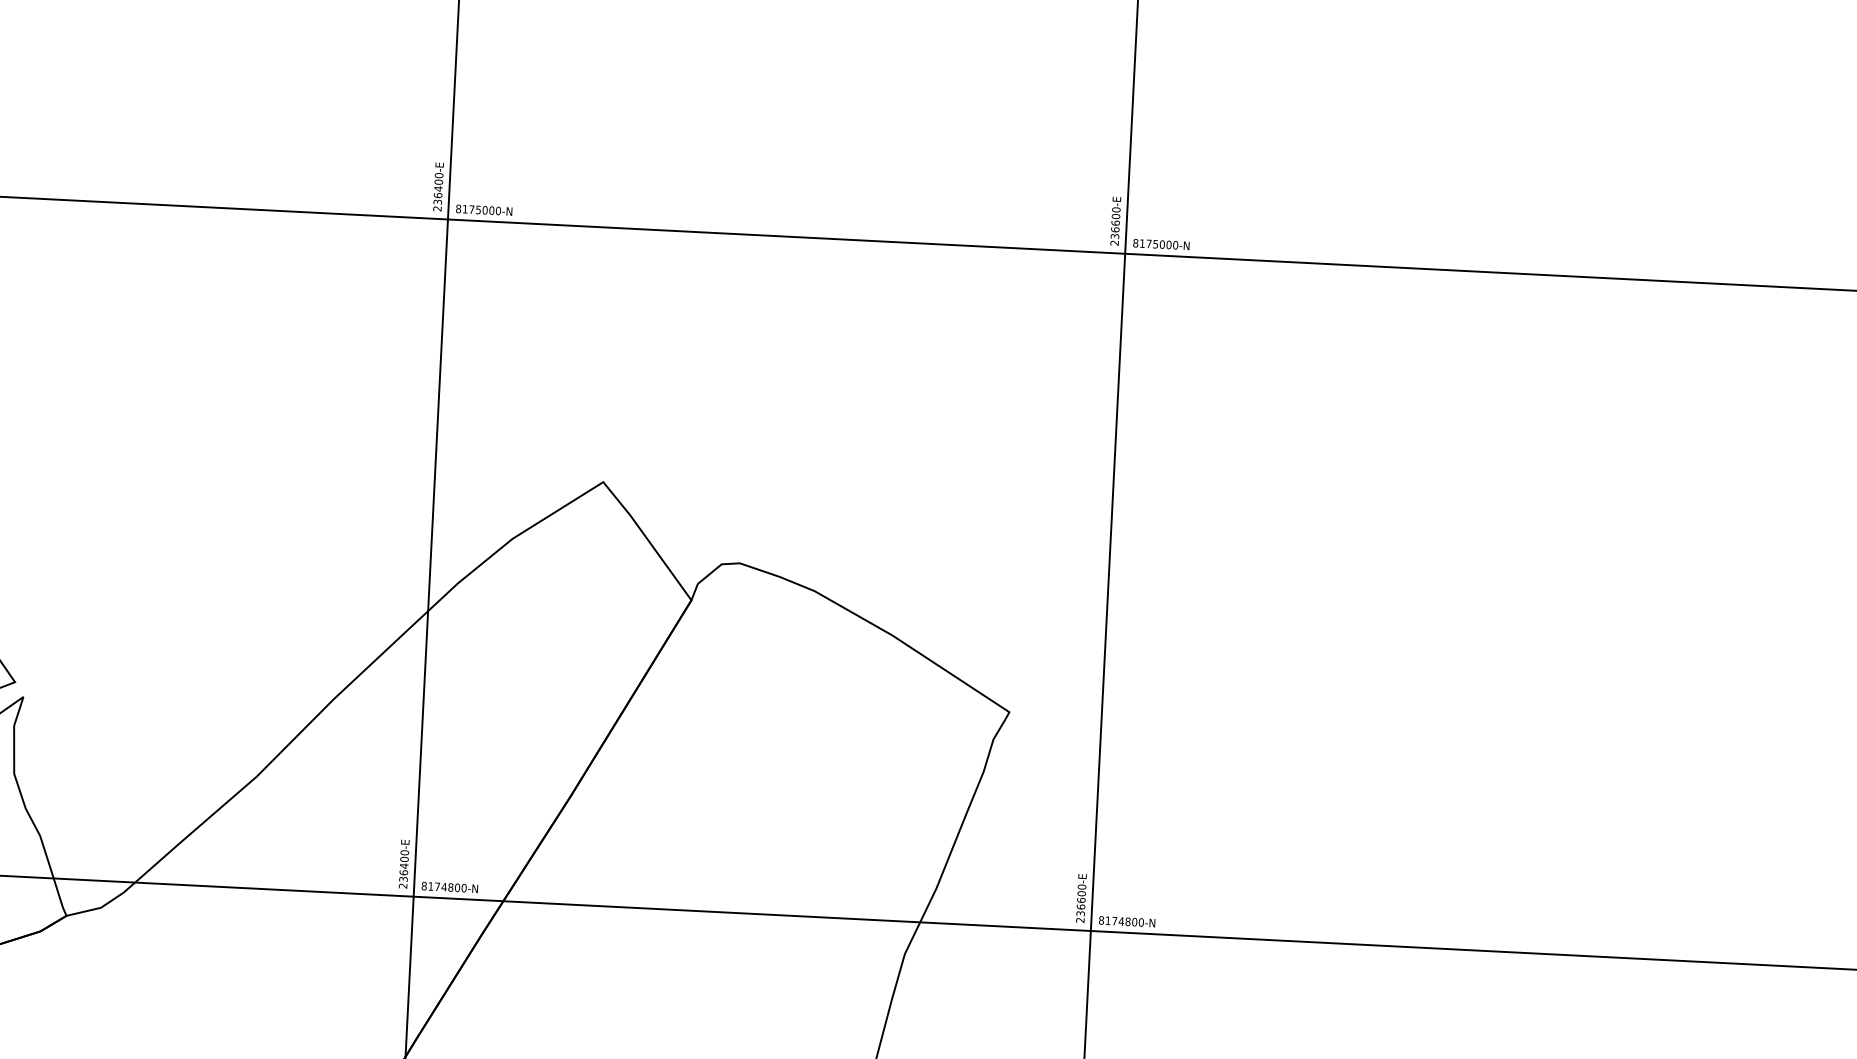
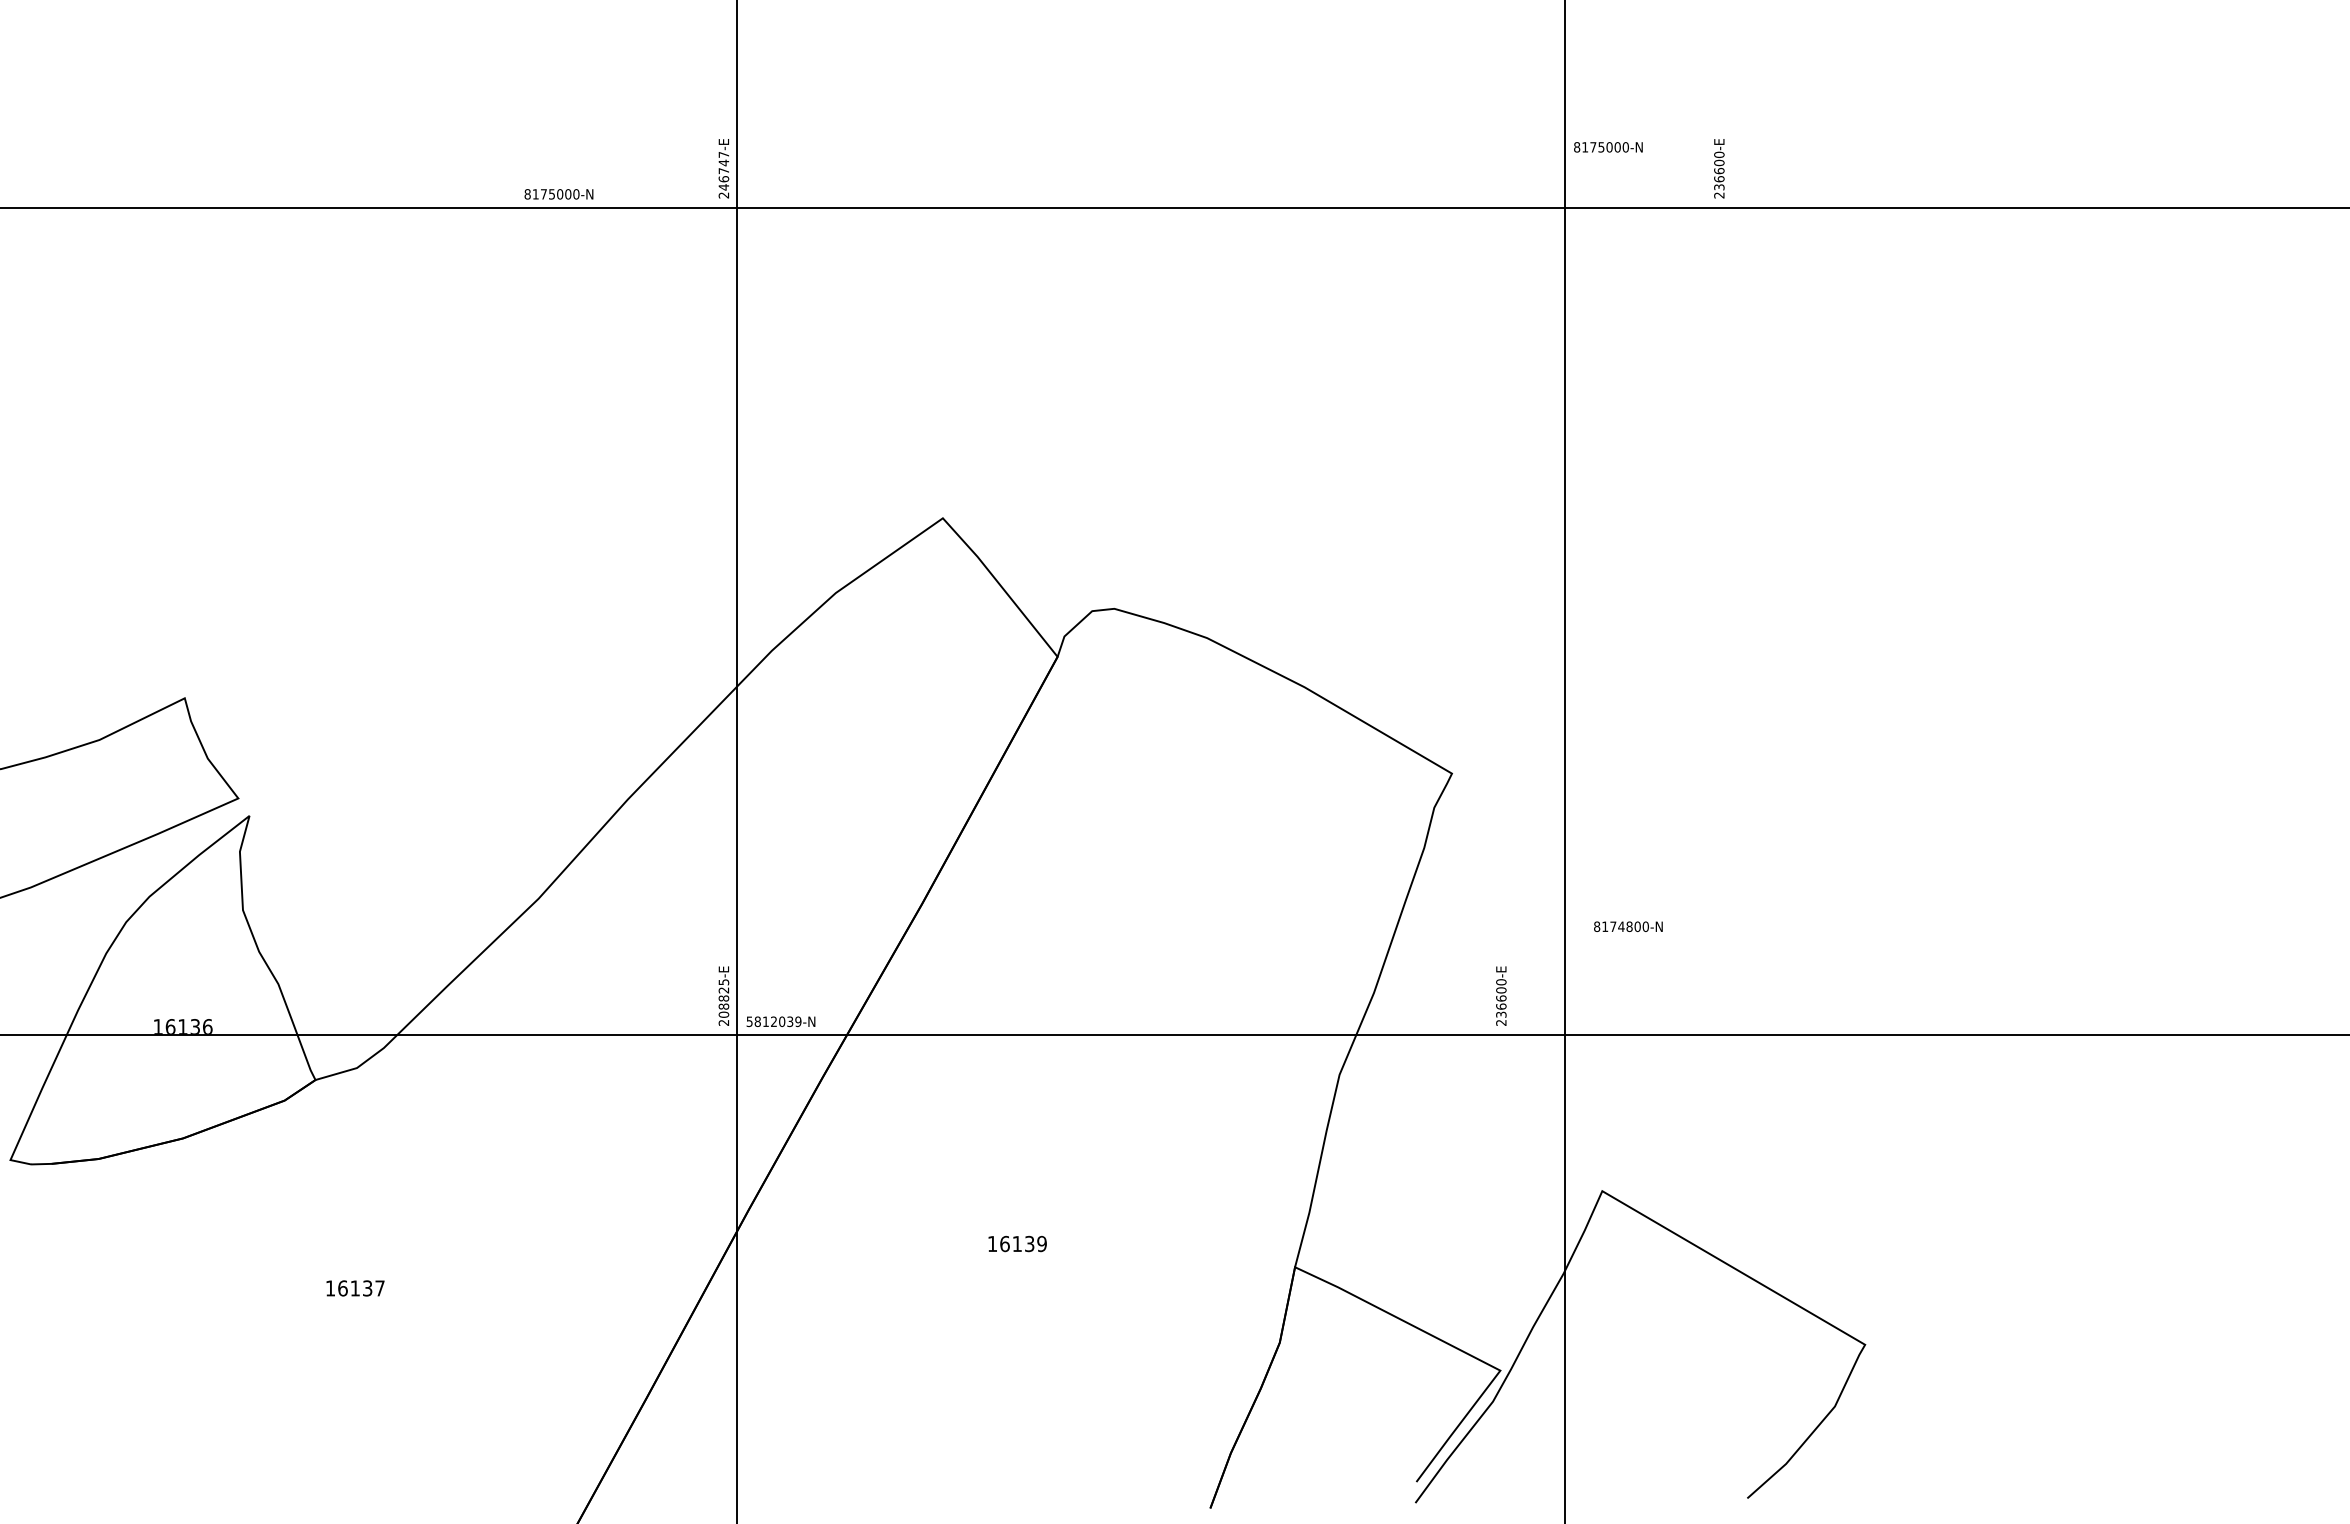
text: (438, 188) -> (723, 170), 236400-E -> 246747-E
text: (483, 210) -> (558, 194), moved
text: (1115, 221) -> (1719, 168), moved
text: (1161, 244) -> (1608, 147), moved
text: (403, 866) -> (723, 998), 236400-E -> 208825-E
text: (443, 886) -> (773, 1021), 8174800-N -> 5812039-N
text: (1081, 897) -> (1501, 995), moved
text: (1127, 921) -> (1628, 926), moved

